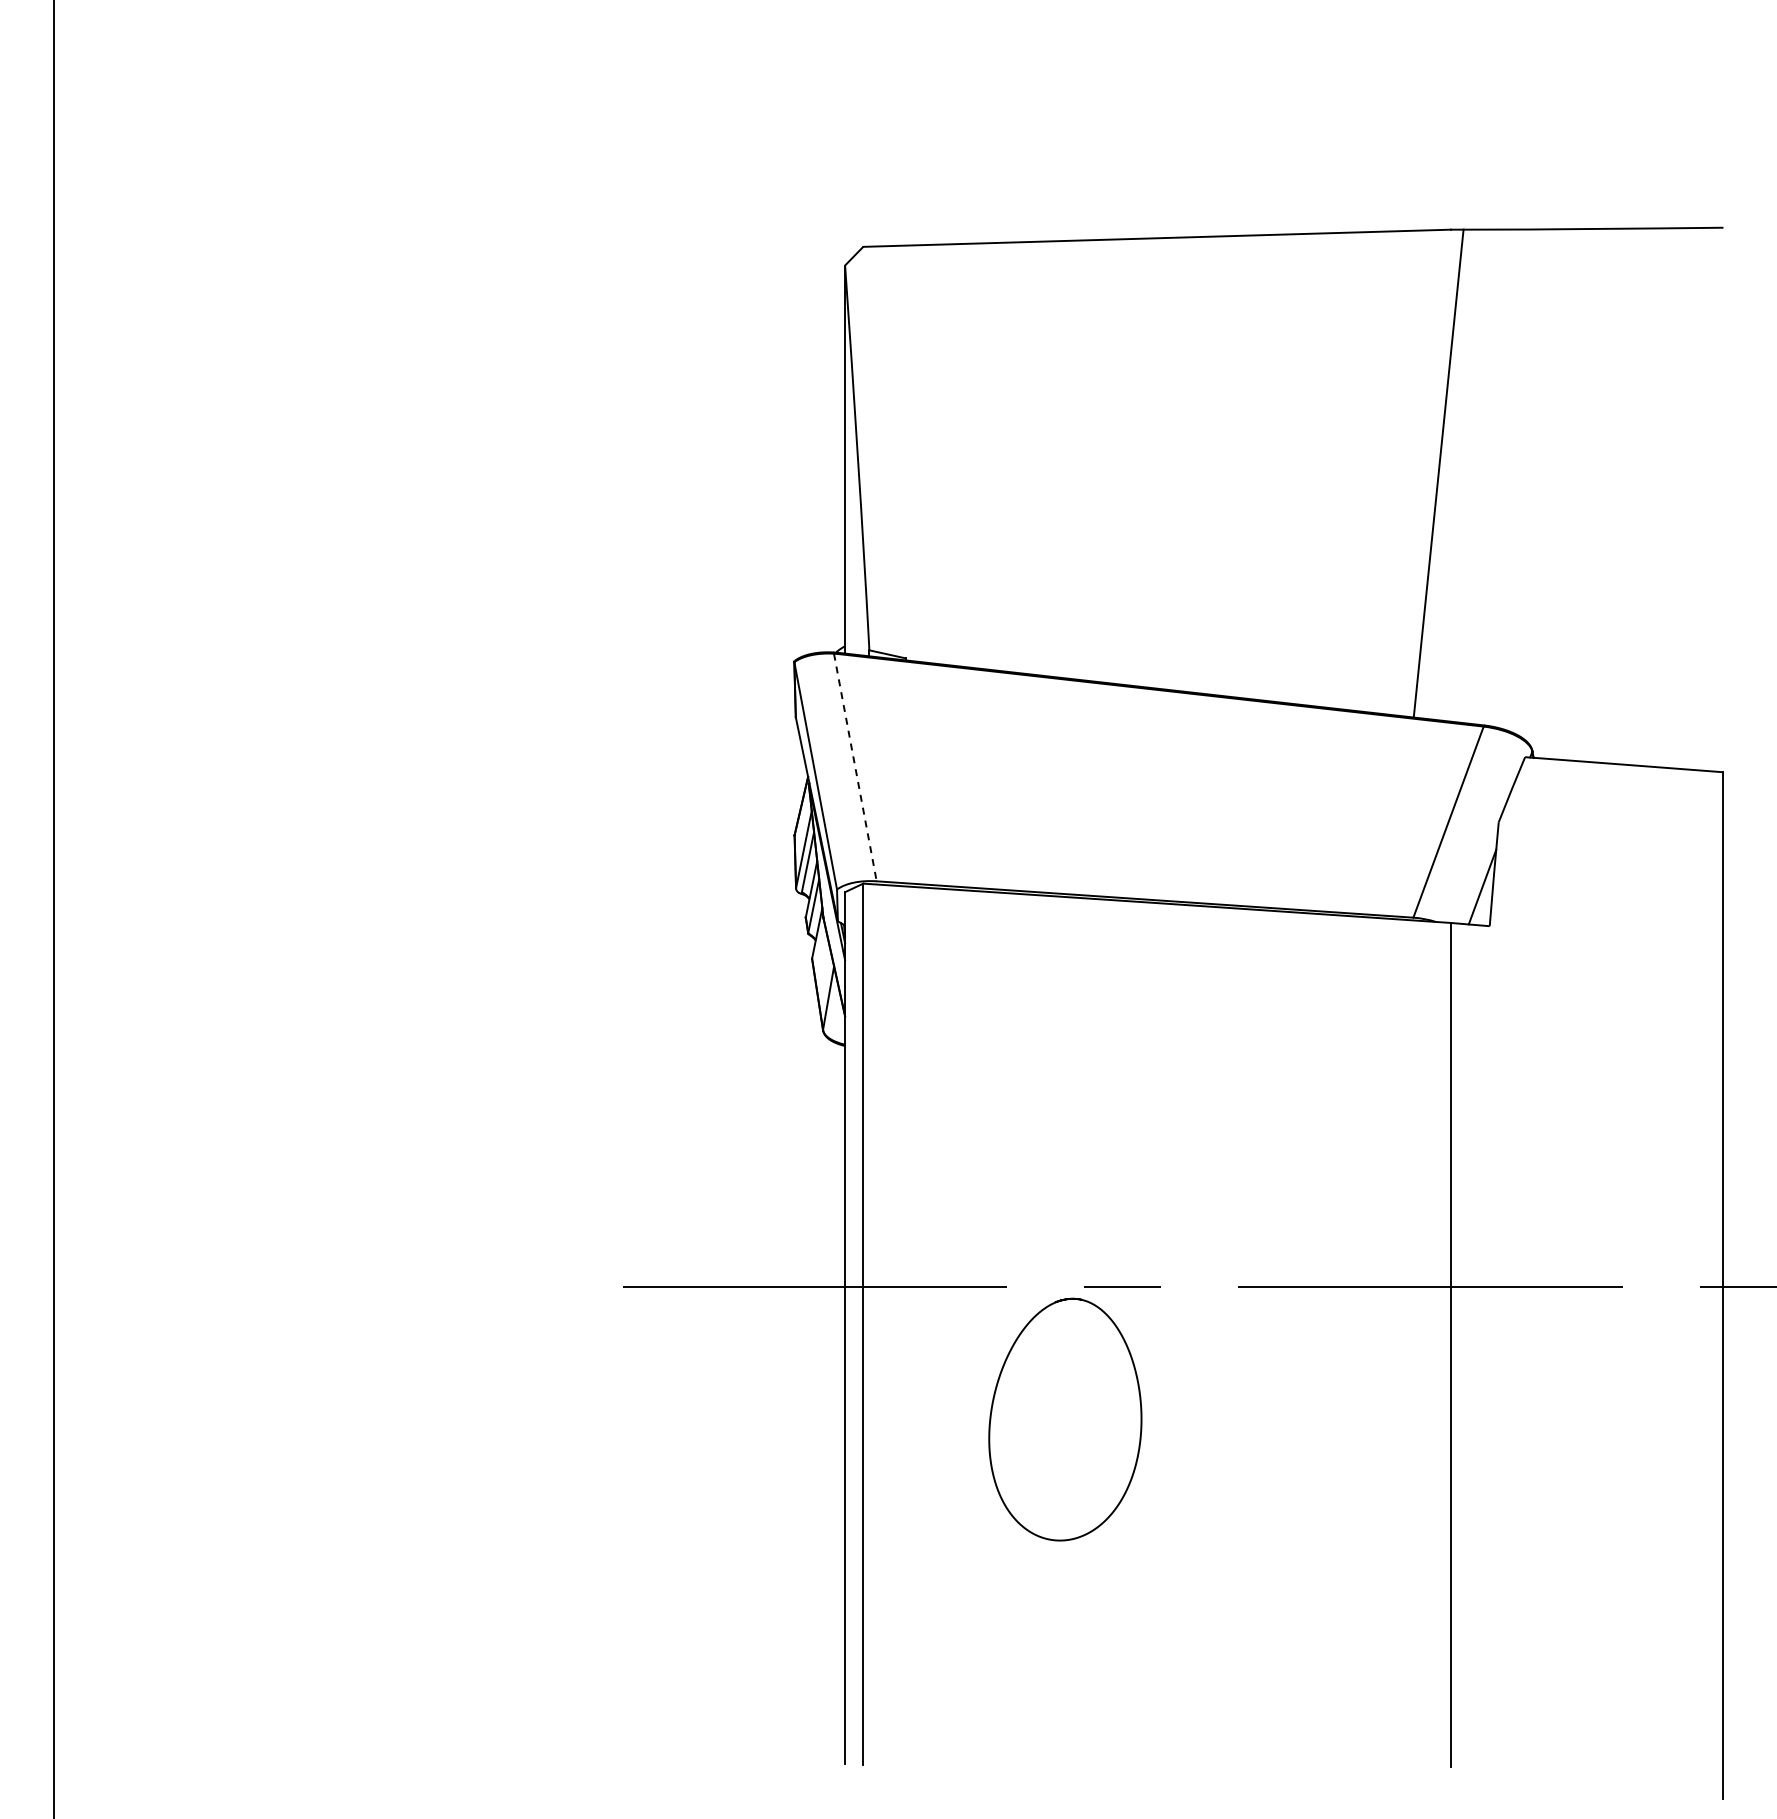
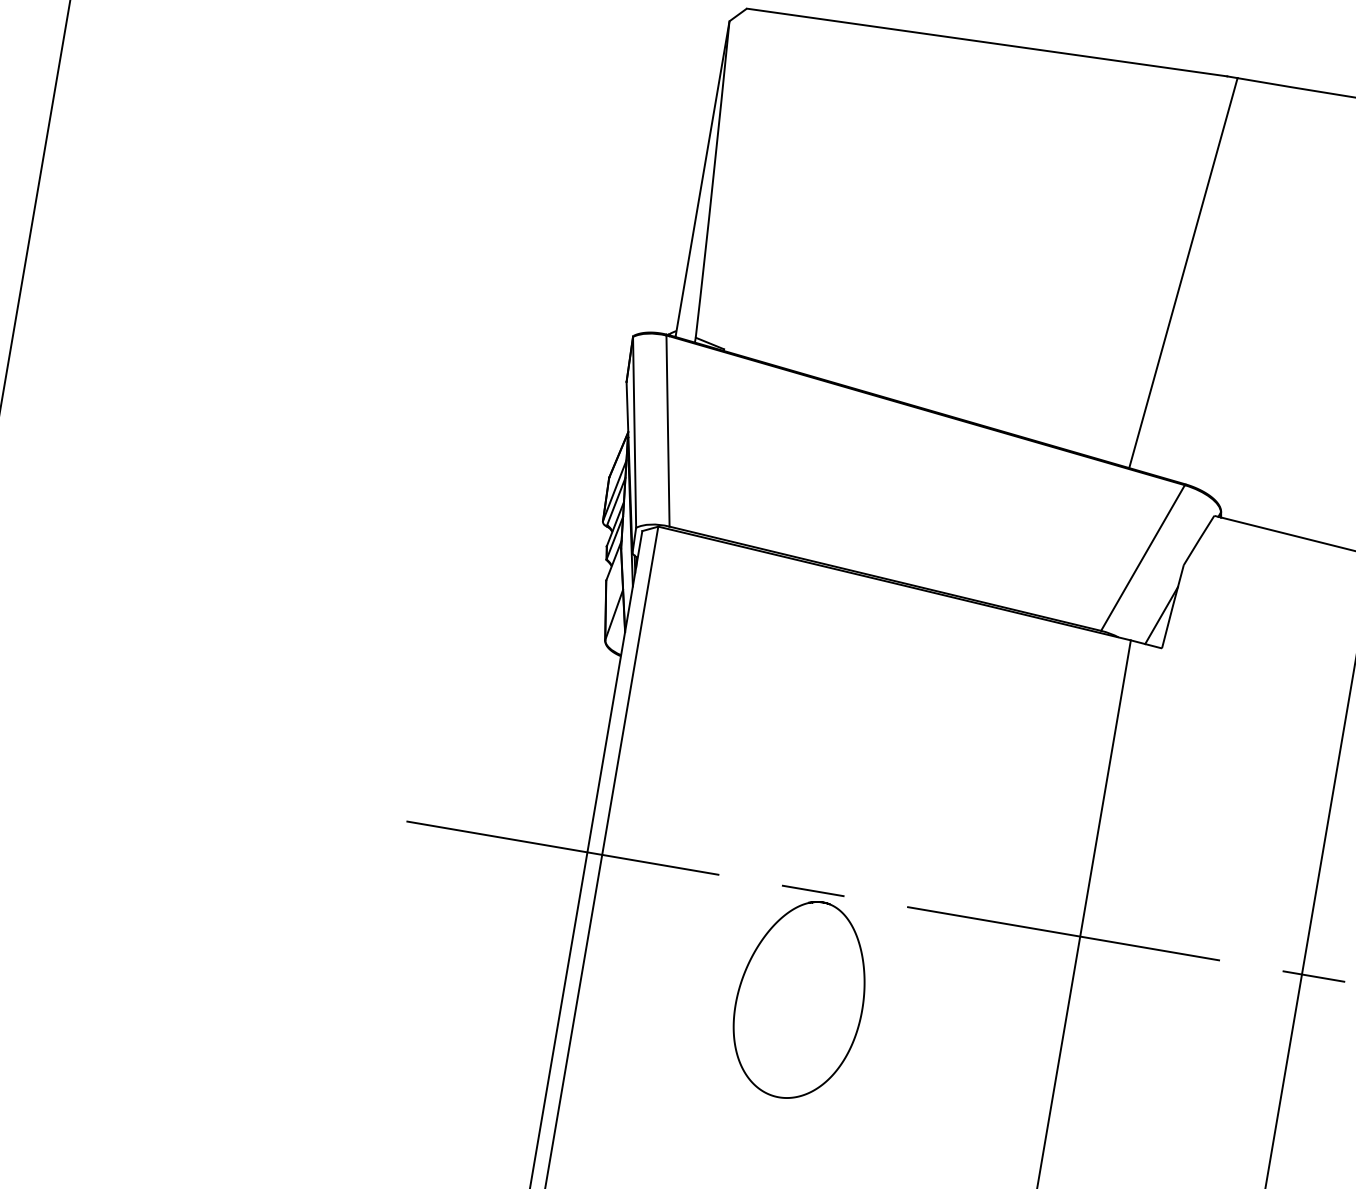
line: (855, 767) -> (668, 431), dashed -> solid
curve: (993, 1405) -> (743, 978), moved

